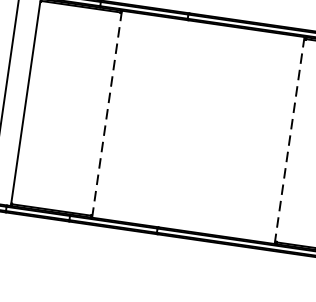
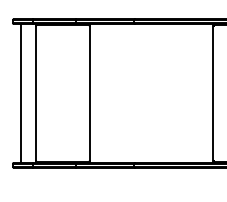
line: (107, 114) -> (90, 93), dashed -> solid
line: (289, 140) -> (212, 93), dashed -> solid

